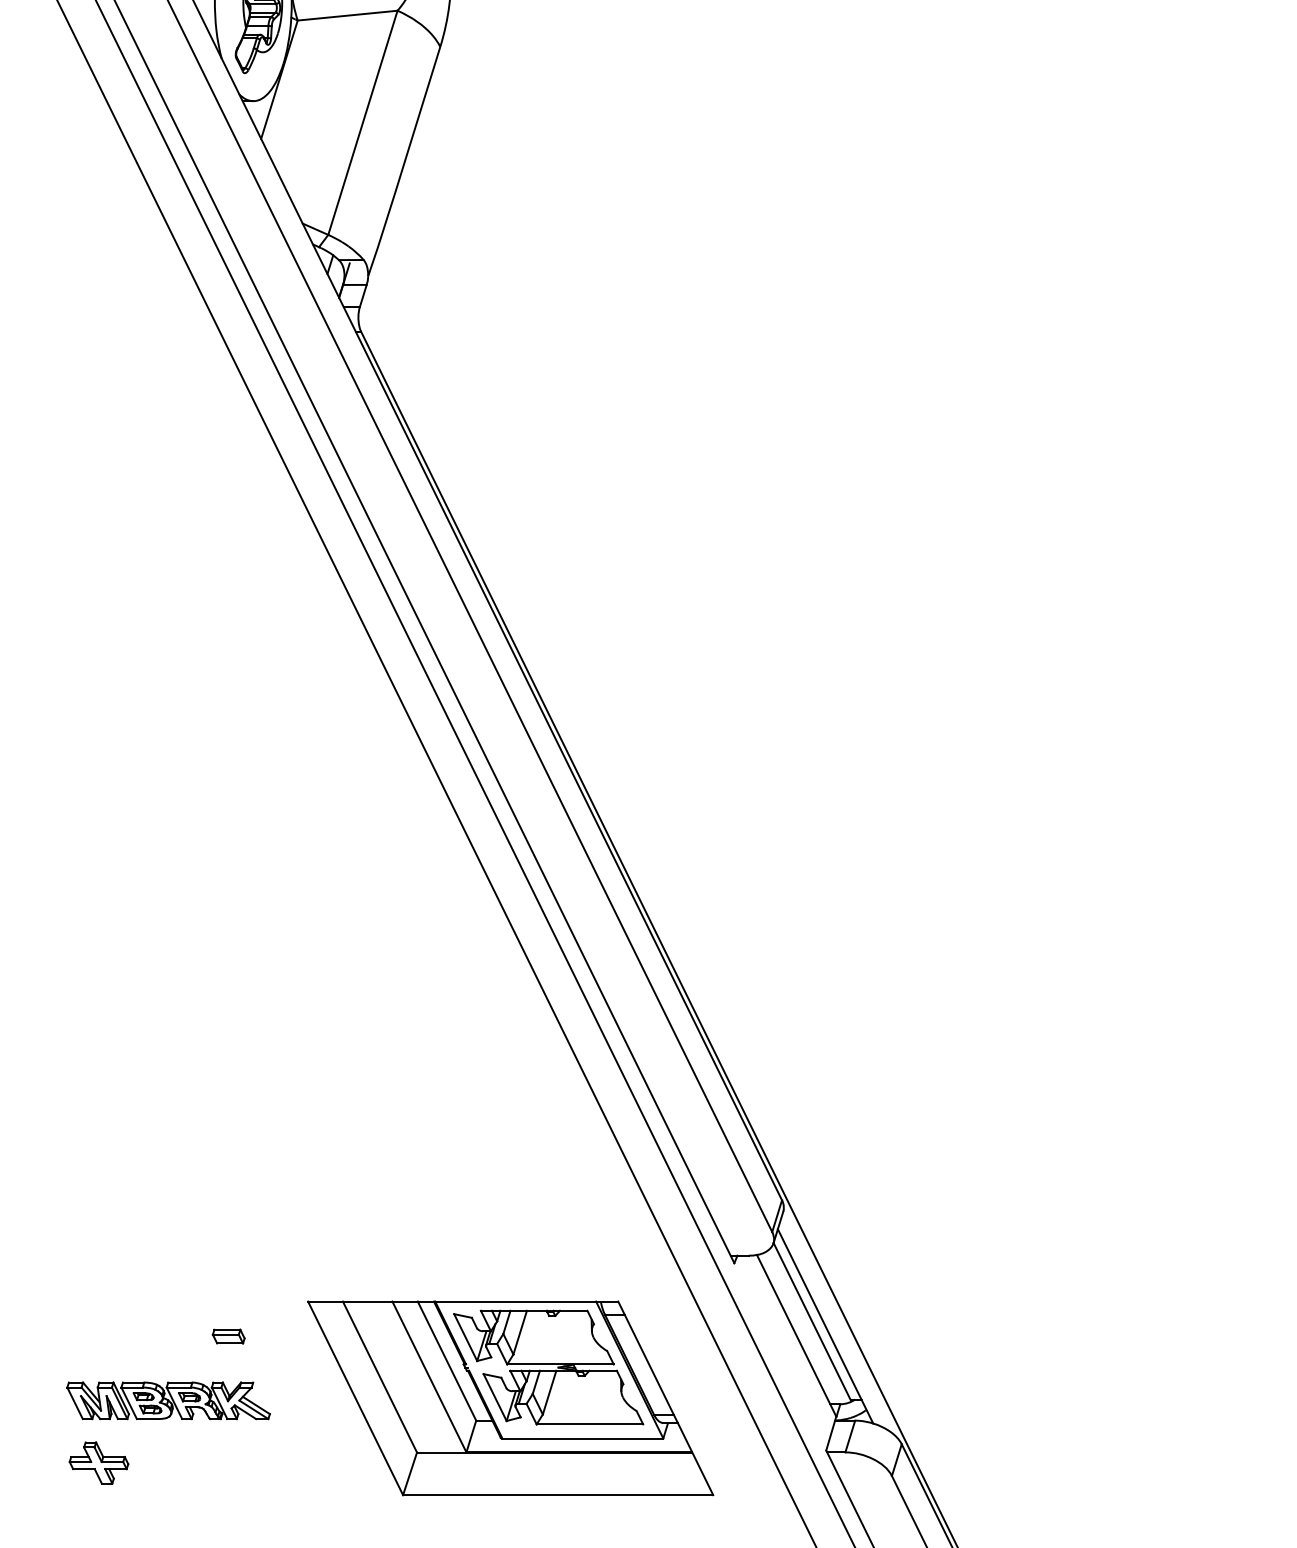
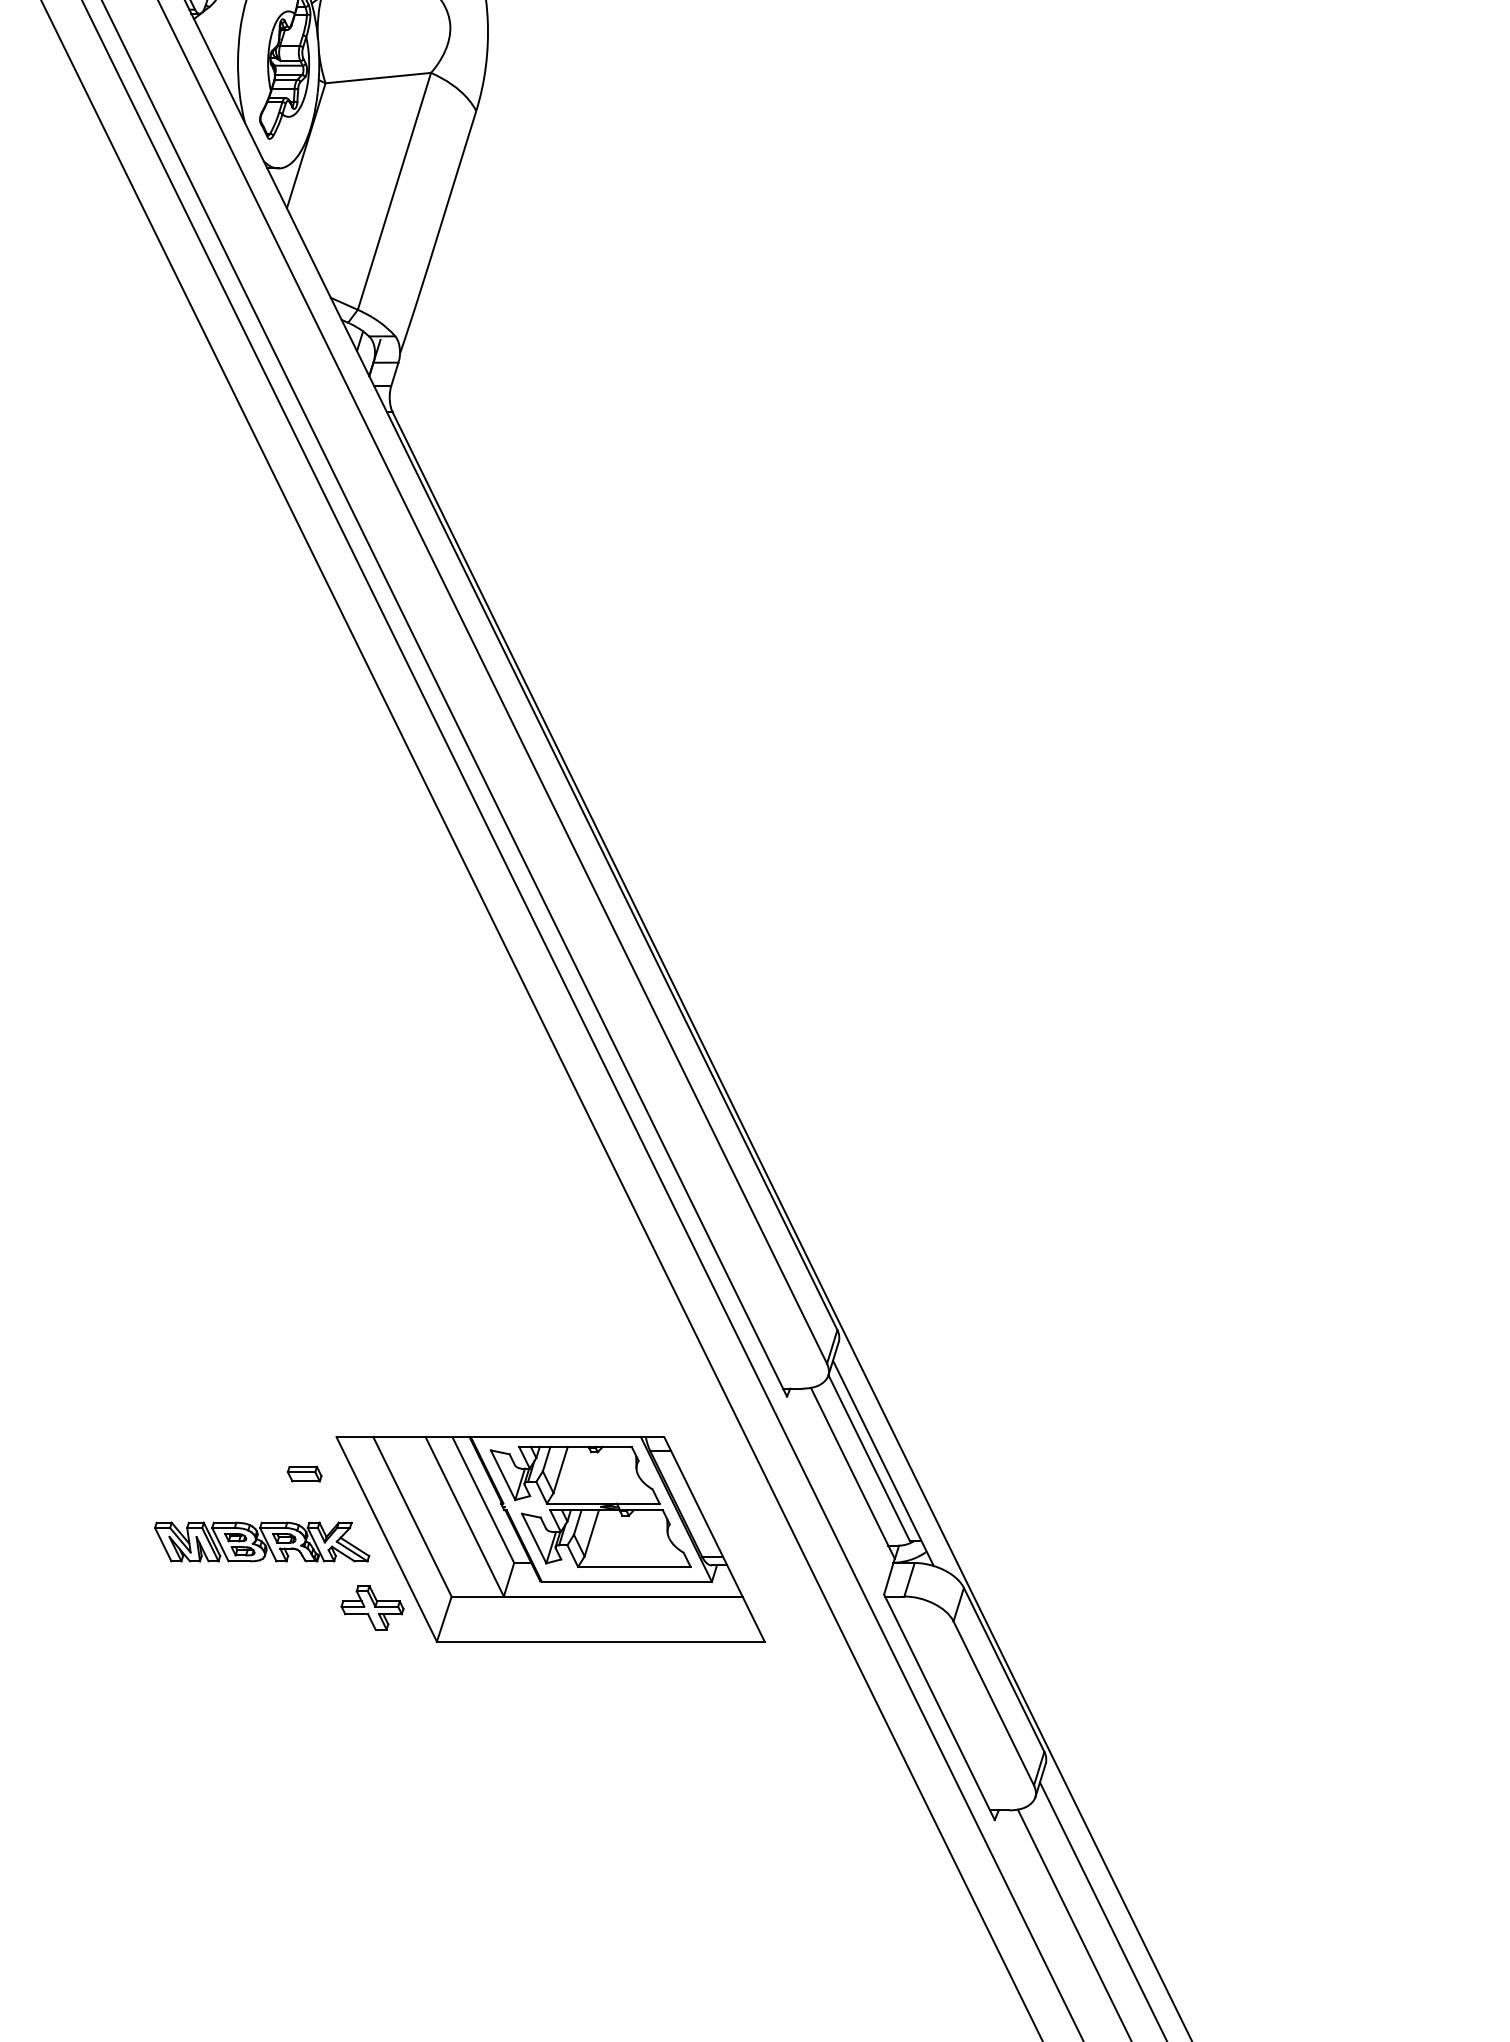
part: (228, 1335) -> (304, 1473), moved
part: (168, 1400) -> (262, 1541), moved
part: (98, 1462) -> (372, 1607), moved

